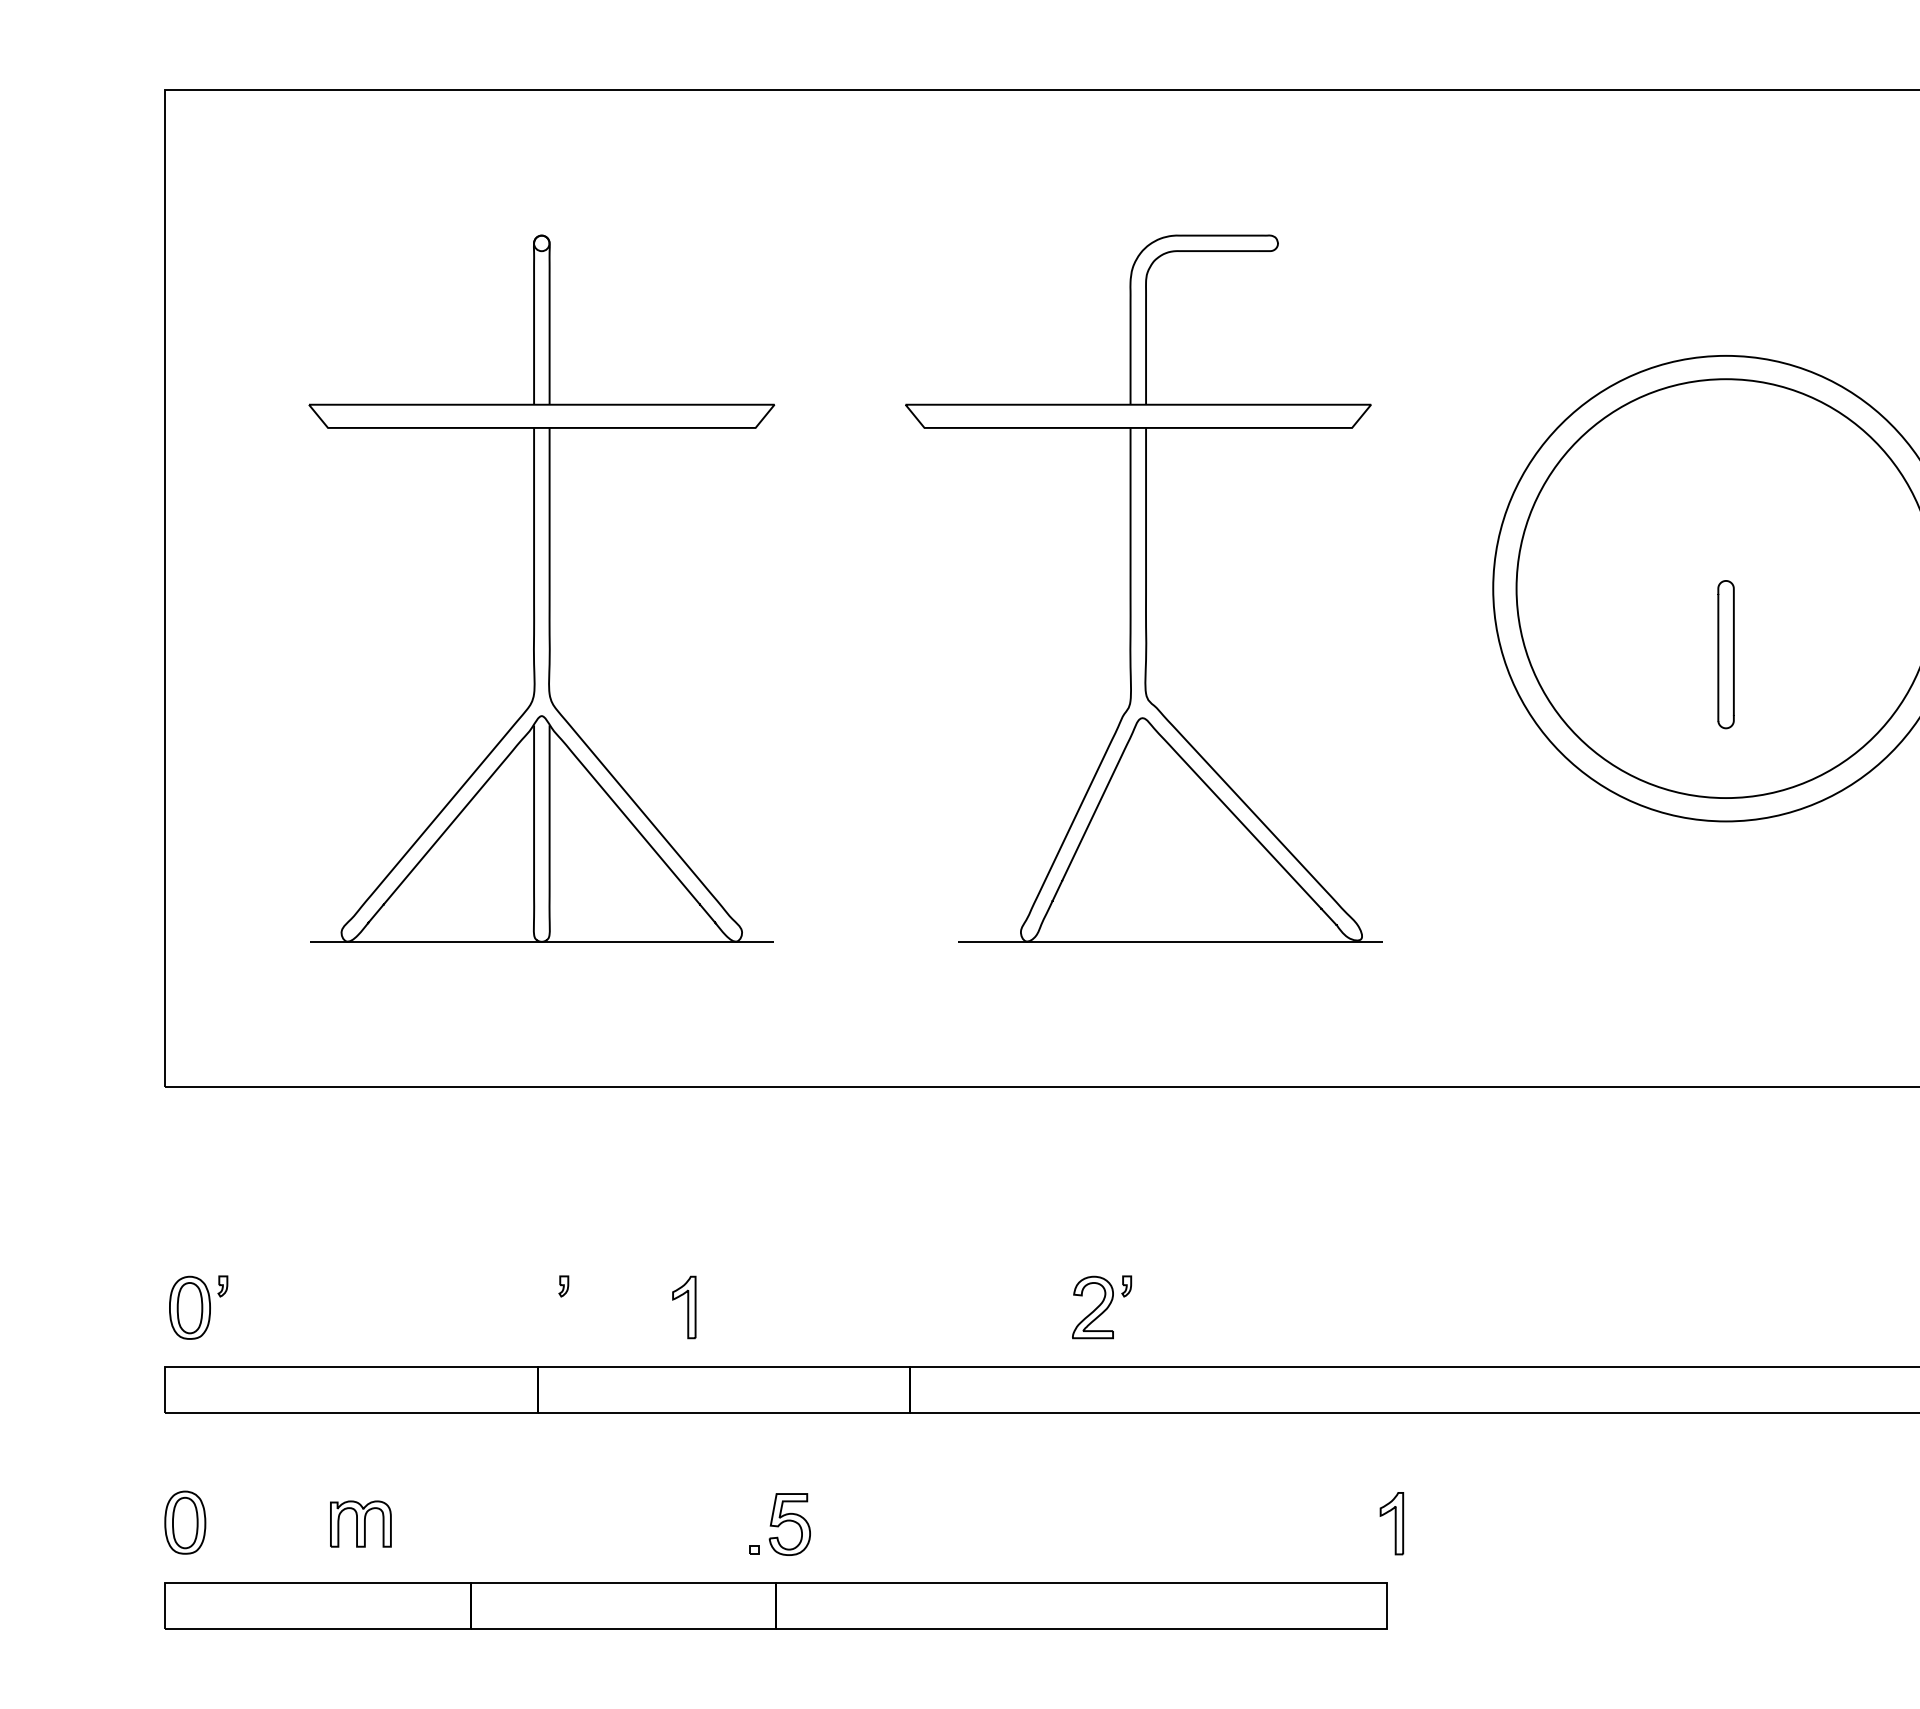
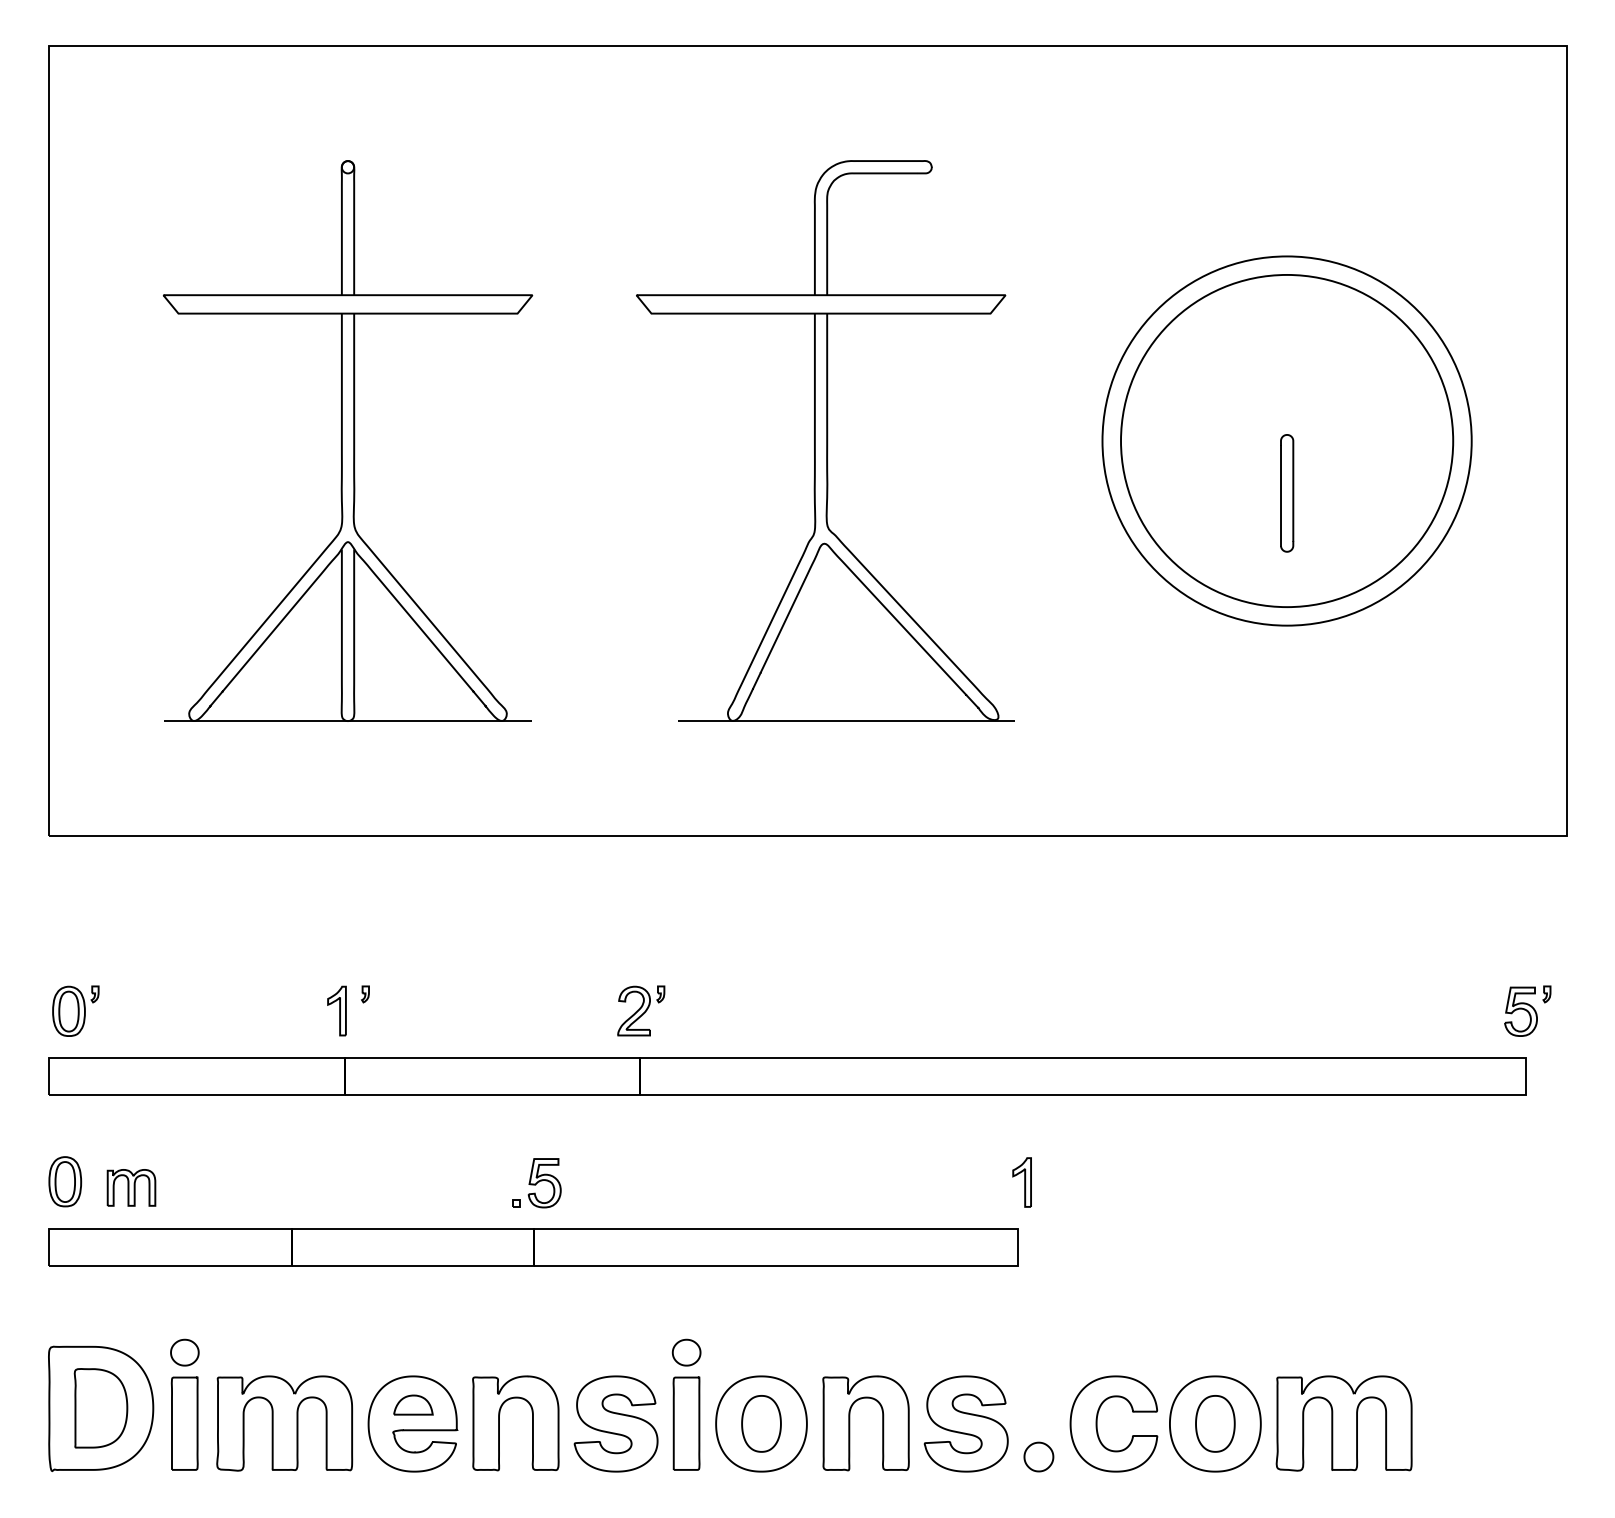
part: (683, 1306) -> (336, 1010), moved
part: (1102, 1306) -> (641, 1010), moved
part: (360, 1523) -> (131, 1187), moved

